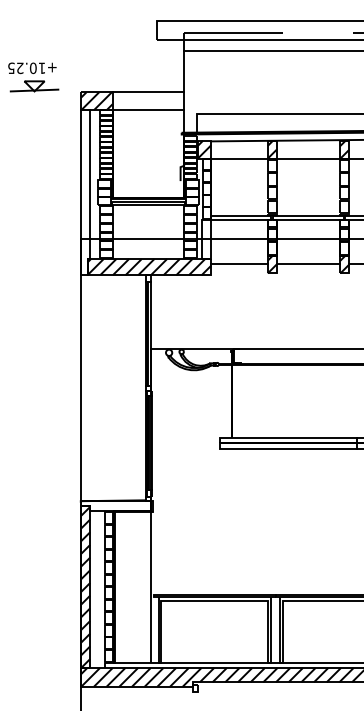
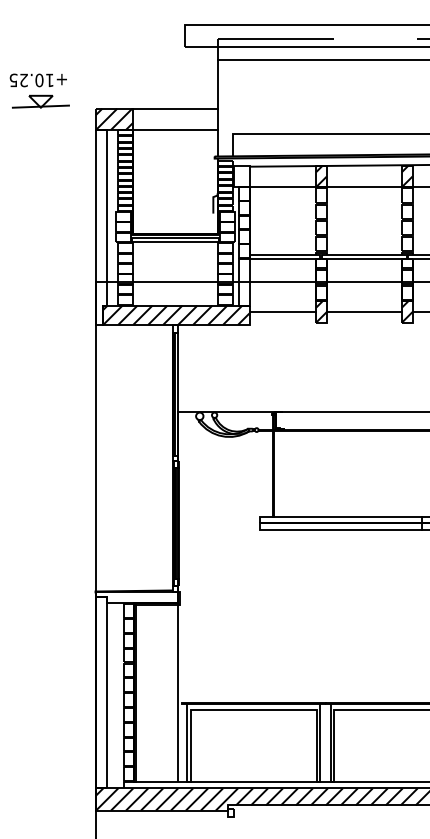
hatch: (204, 149) -> (241, 176), removed
hatch: (85, 587) -> (101, 693), removed

